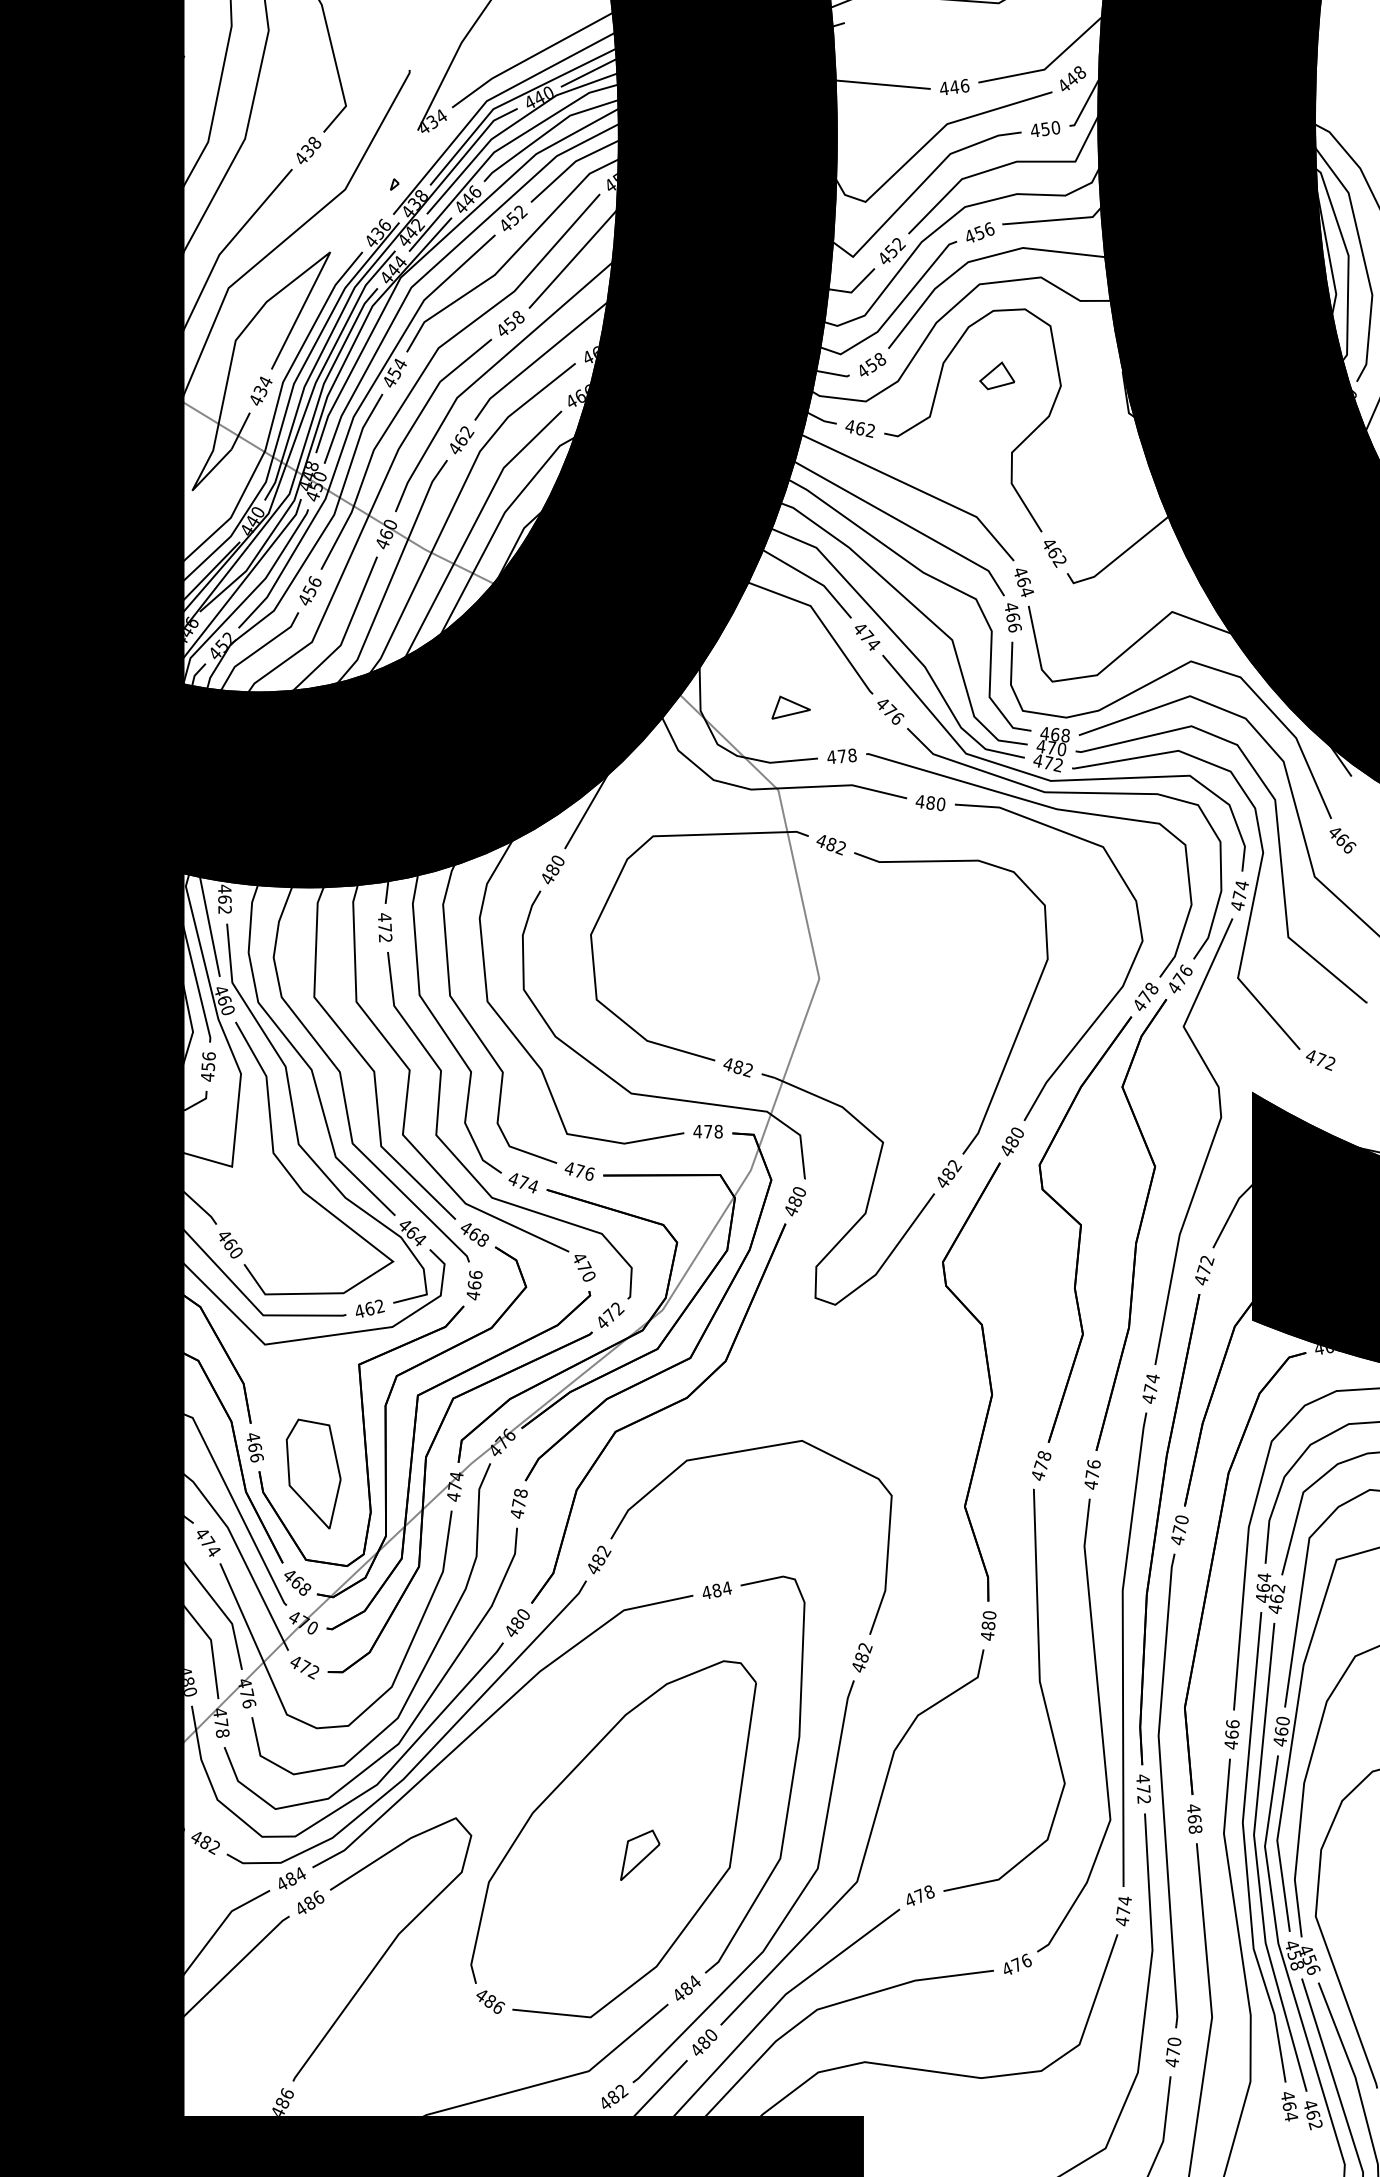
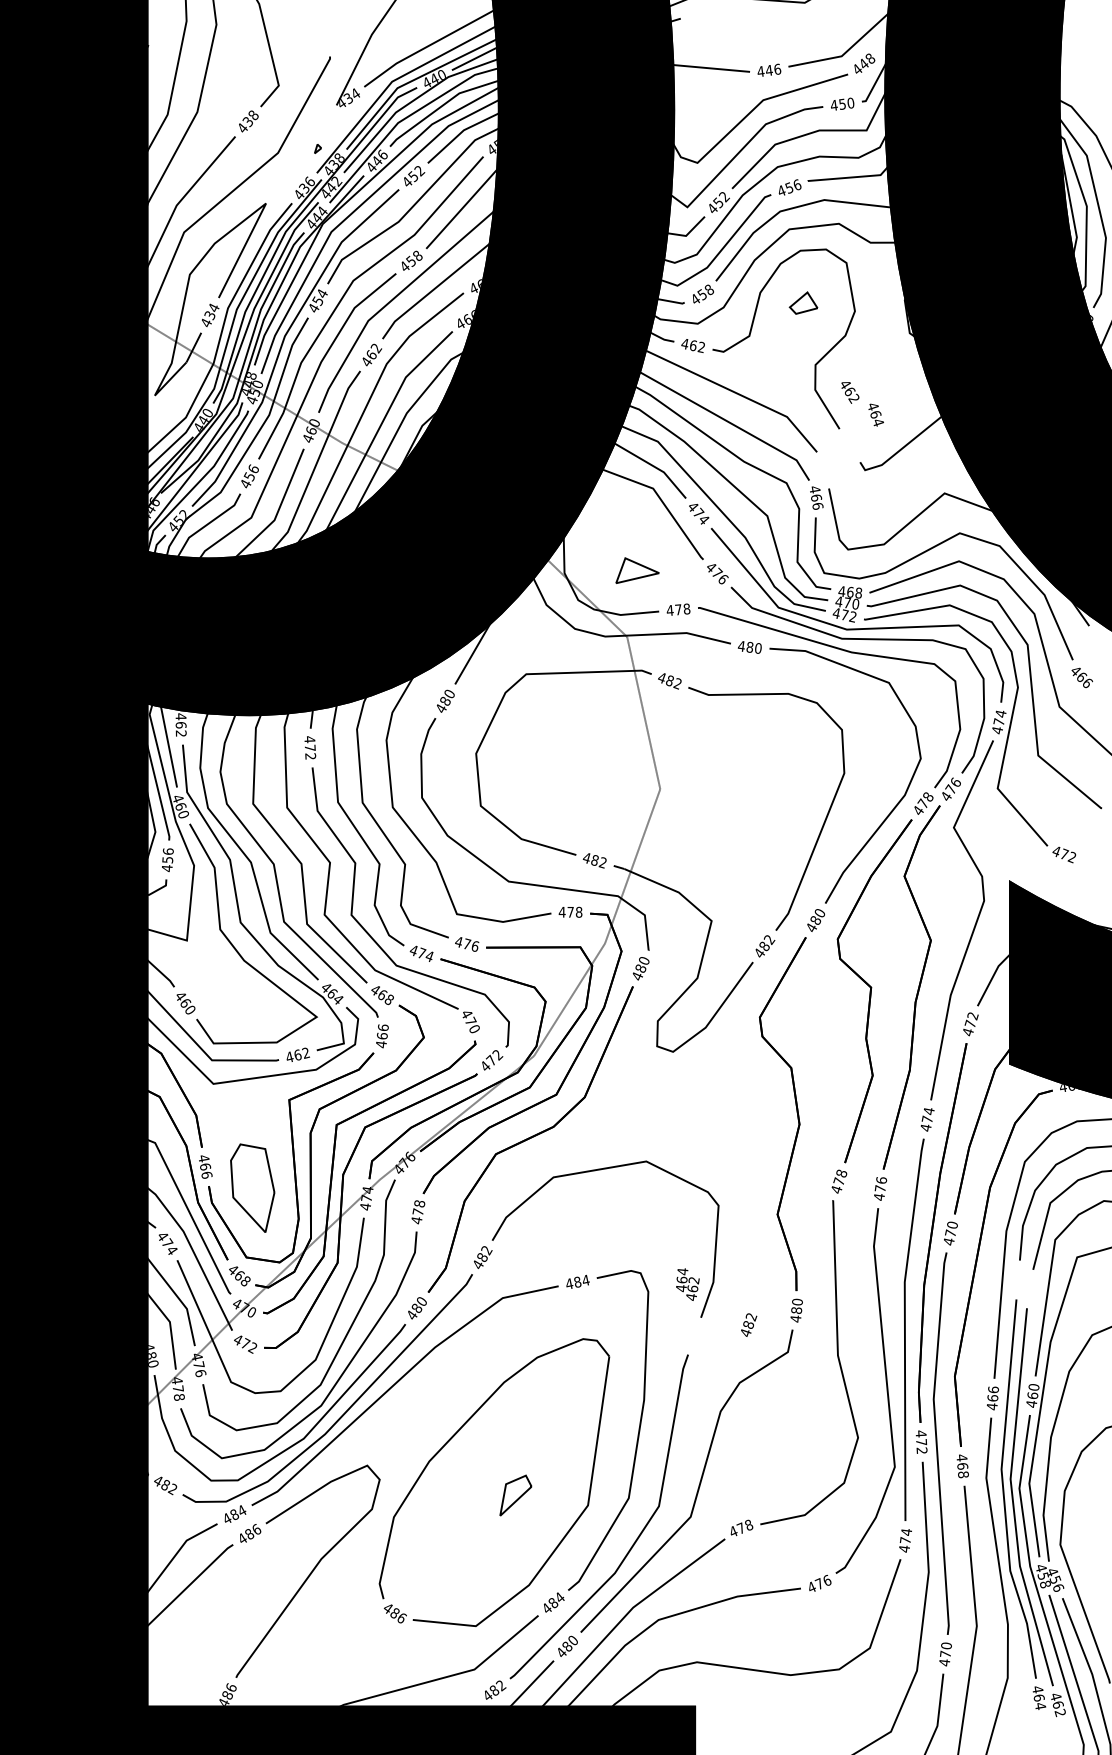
text: (1055, 553) -> (850, 392), moved
text: (1023, 582) -> (875, 414), moved
part: (790, 707) -> (637, 570), size x1.4
text: (1270, 1593) -> (687, 1284), moved
text: (862, 1657) -> (749, 1324), moved

